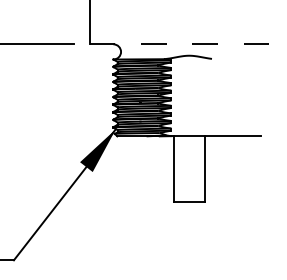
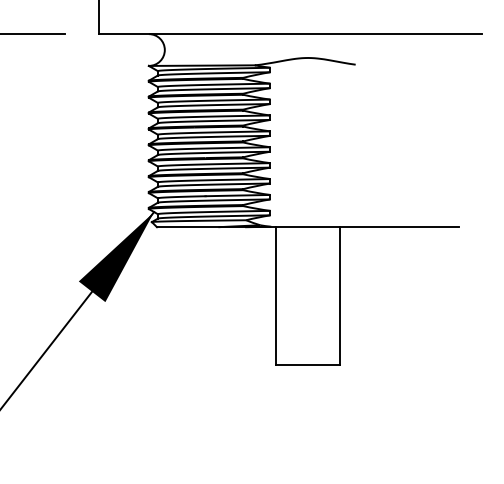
line: (181, 44) -> (291, 34), dashed -> solid

